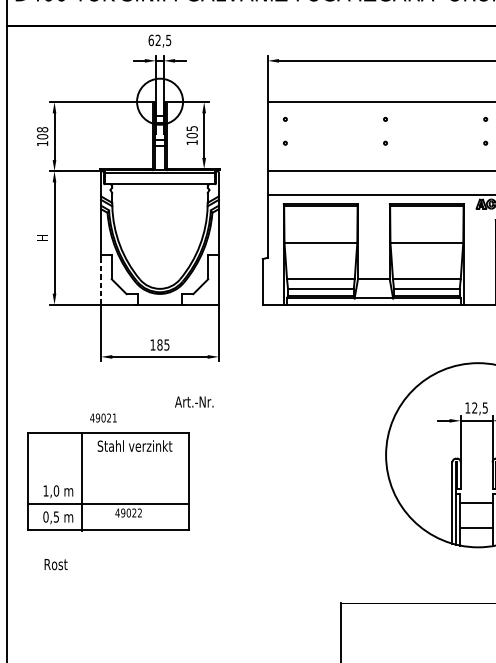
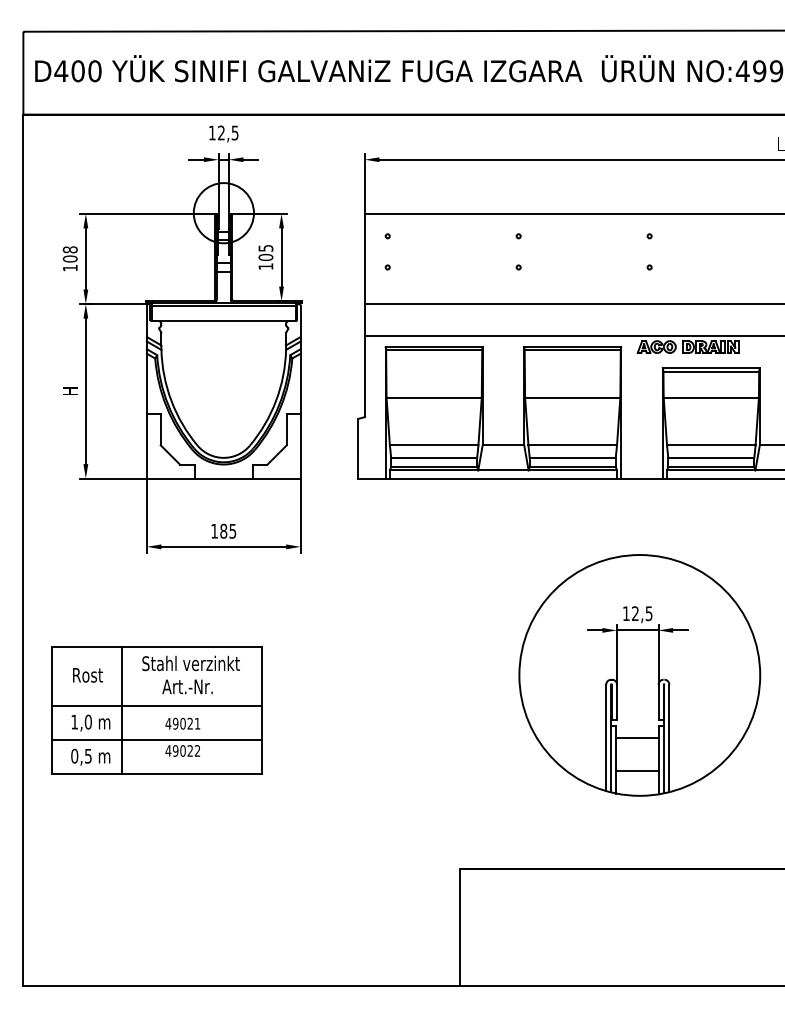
text: (150, 40) -> (211, 132), 62,5 -> 12,5
line: (100, 280) -> (146, 447), dashed -> solid
text: (194, 401) -> (187, 686), moved
text: (103, 417) -> (182, 723), moved
line: (108, 478) -> (156, 705), added
text: (55, 564) -> (87, 675), moved

